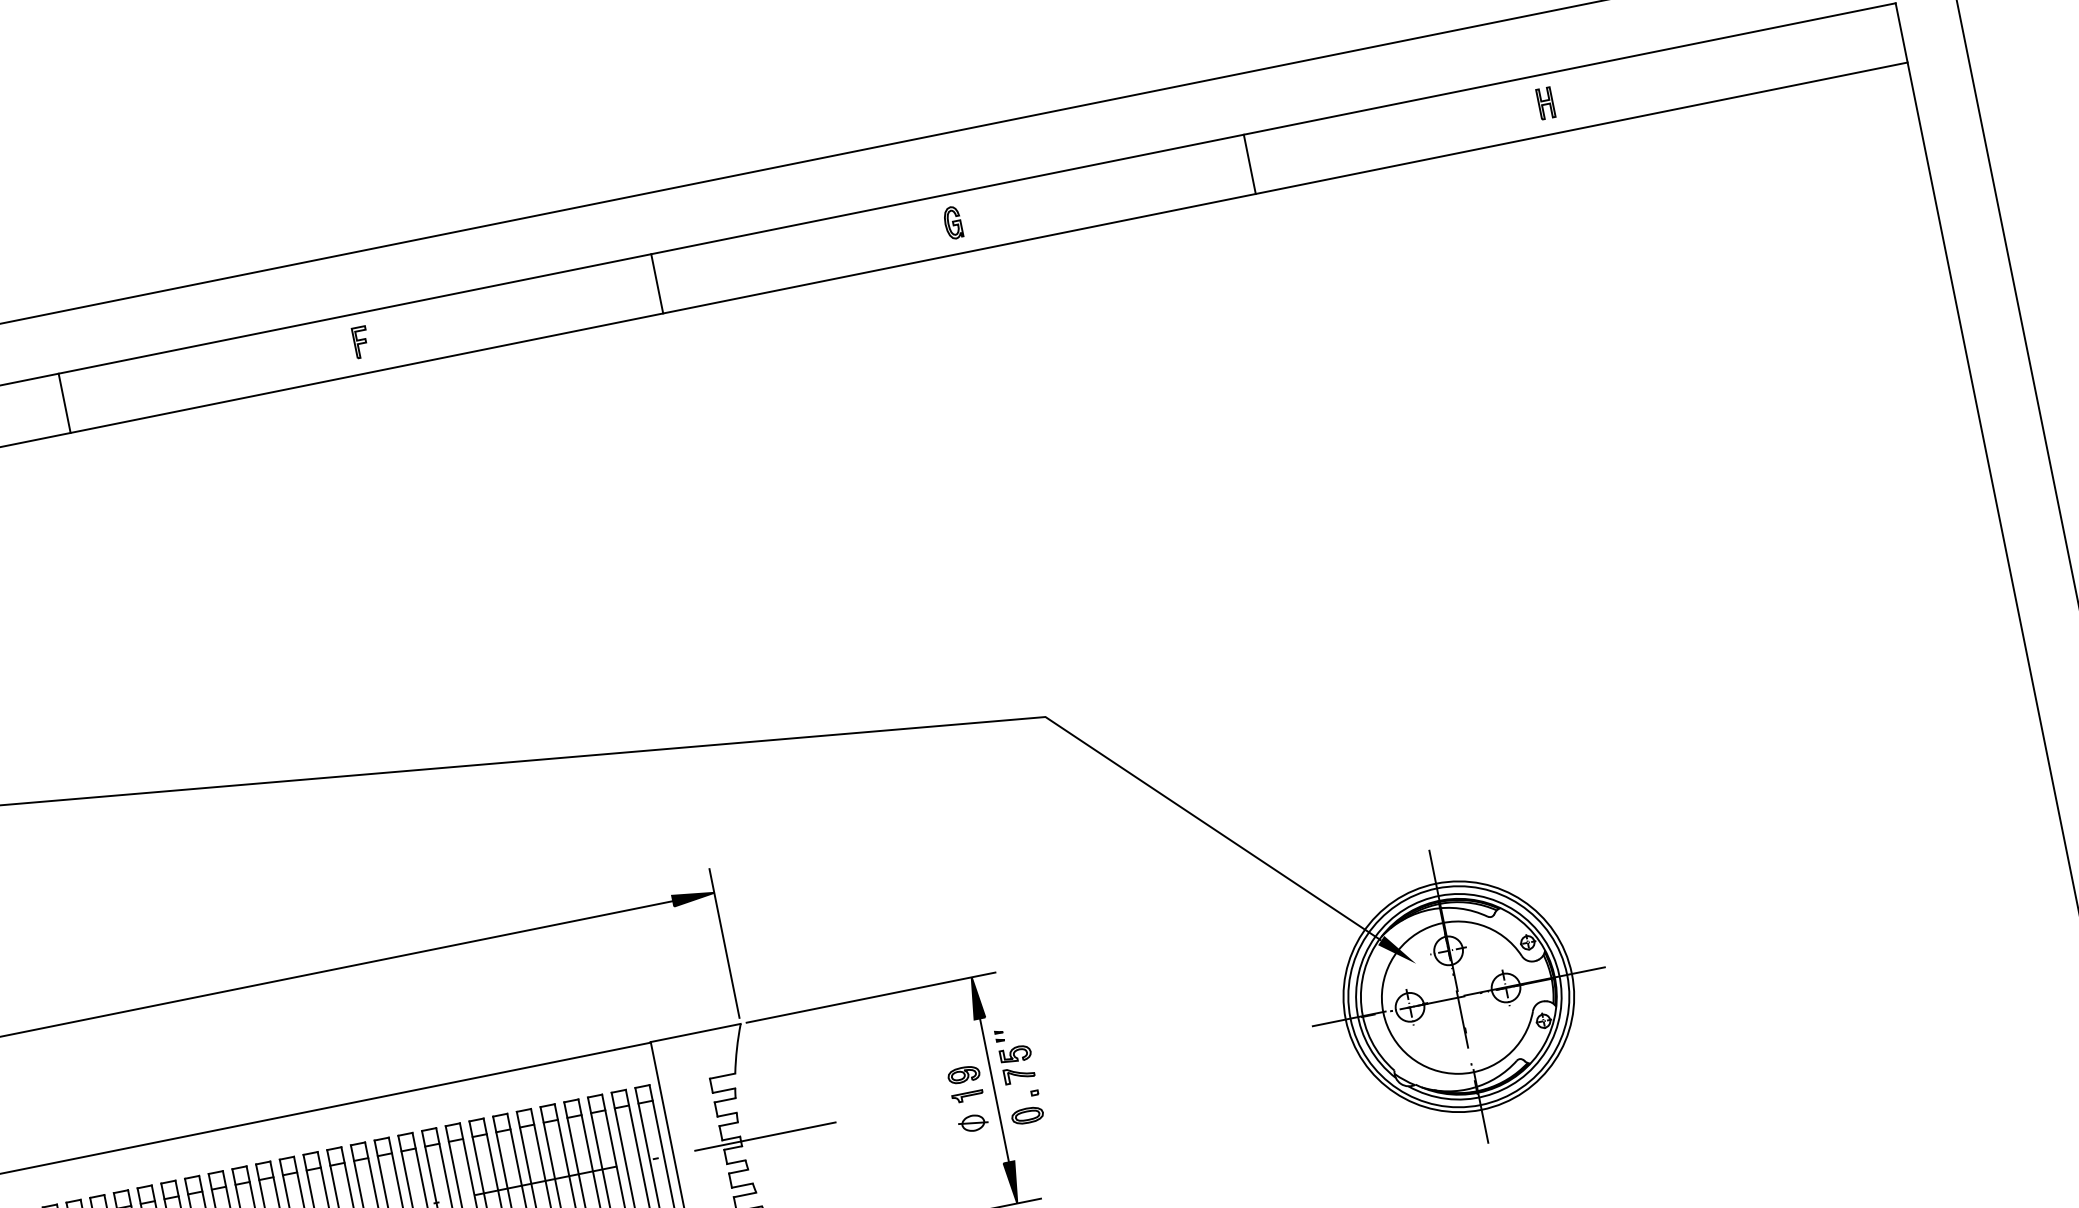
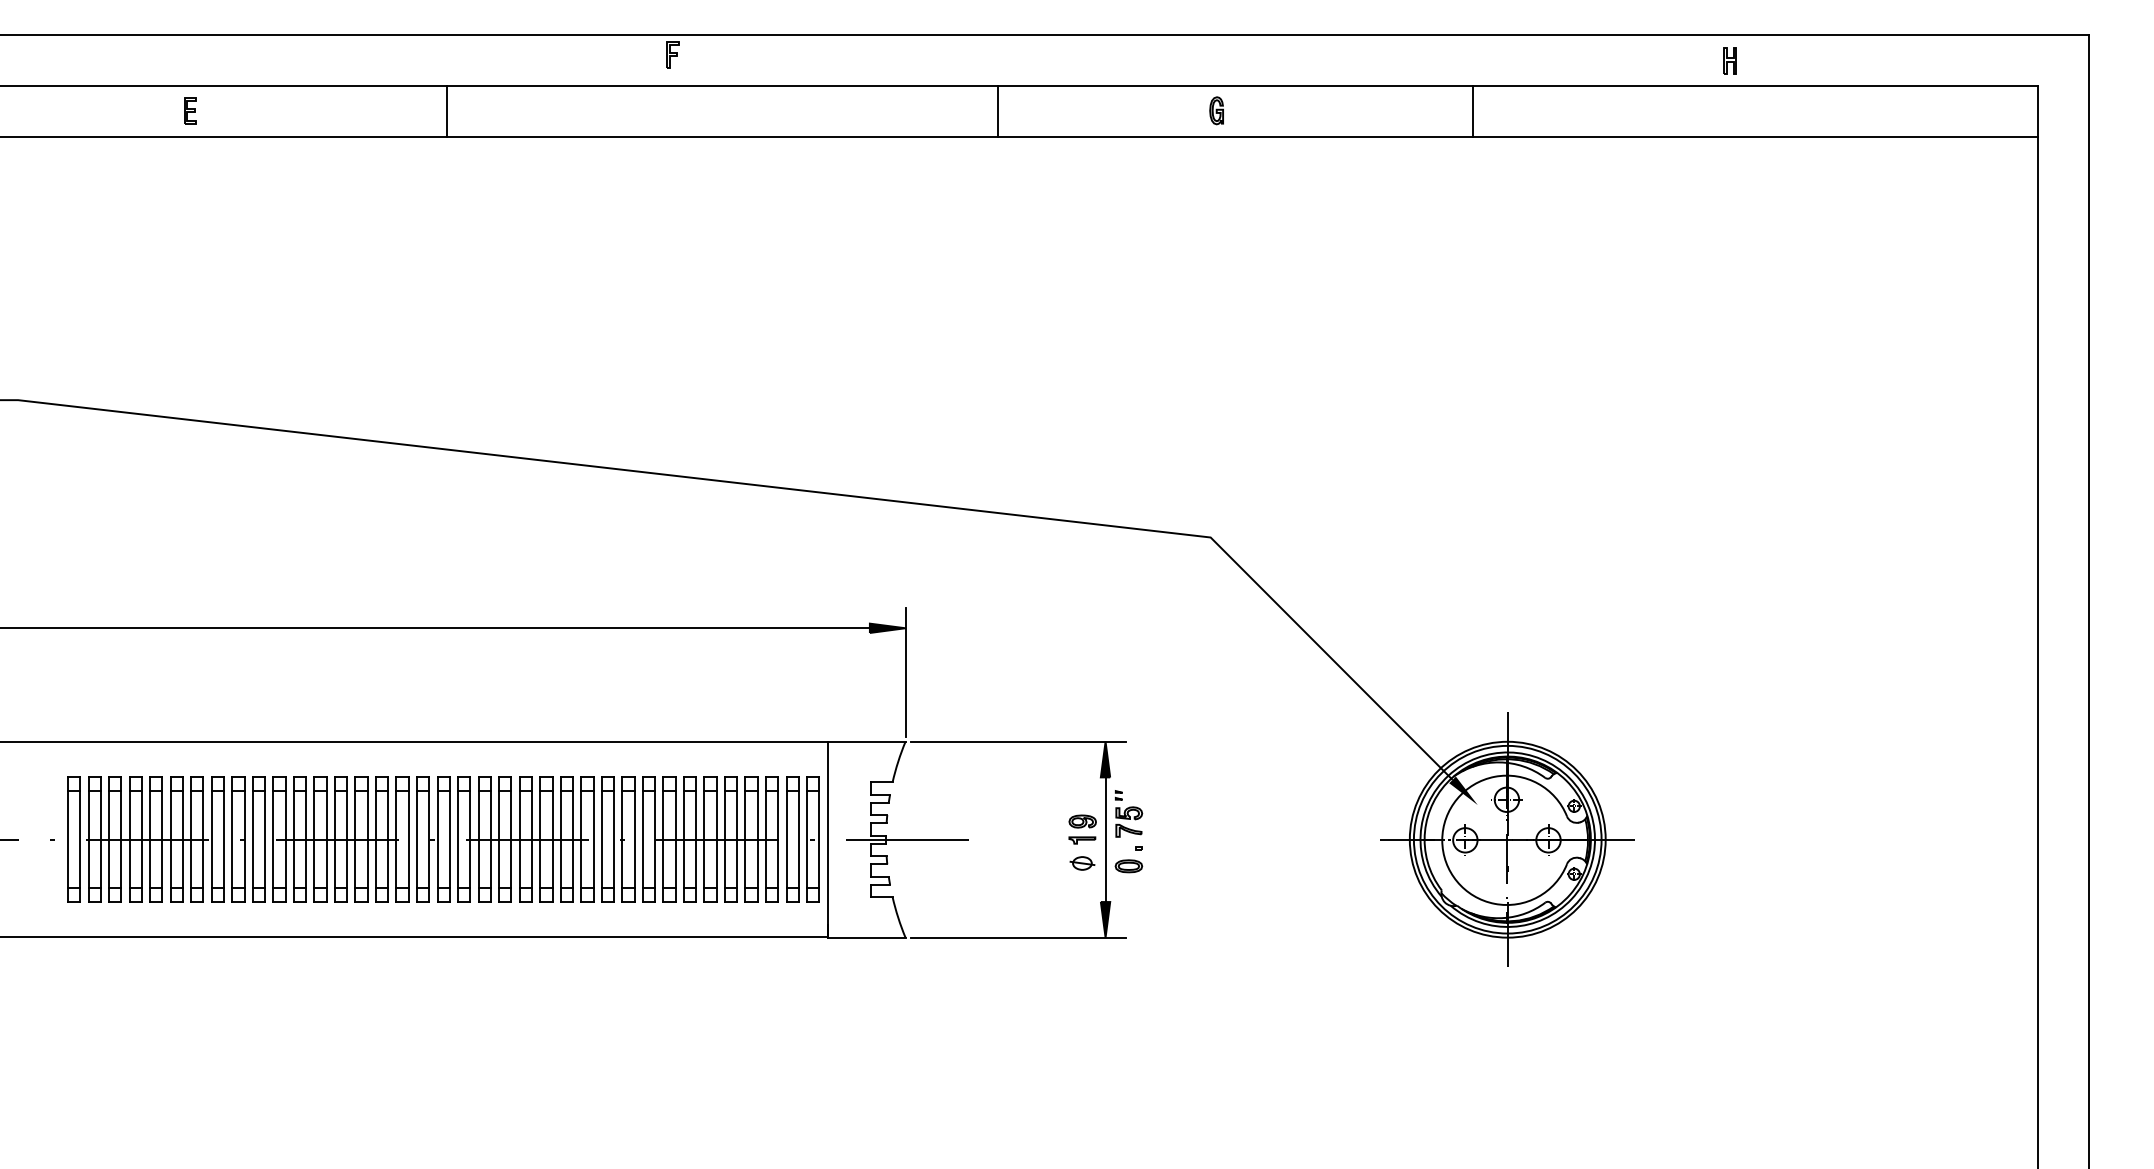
part: (1545, 103) -> (1729, 60), moved
line: (657, 283) -> (998, 111), moved
part: (360, 342) -> (672, 54), moved

